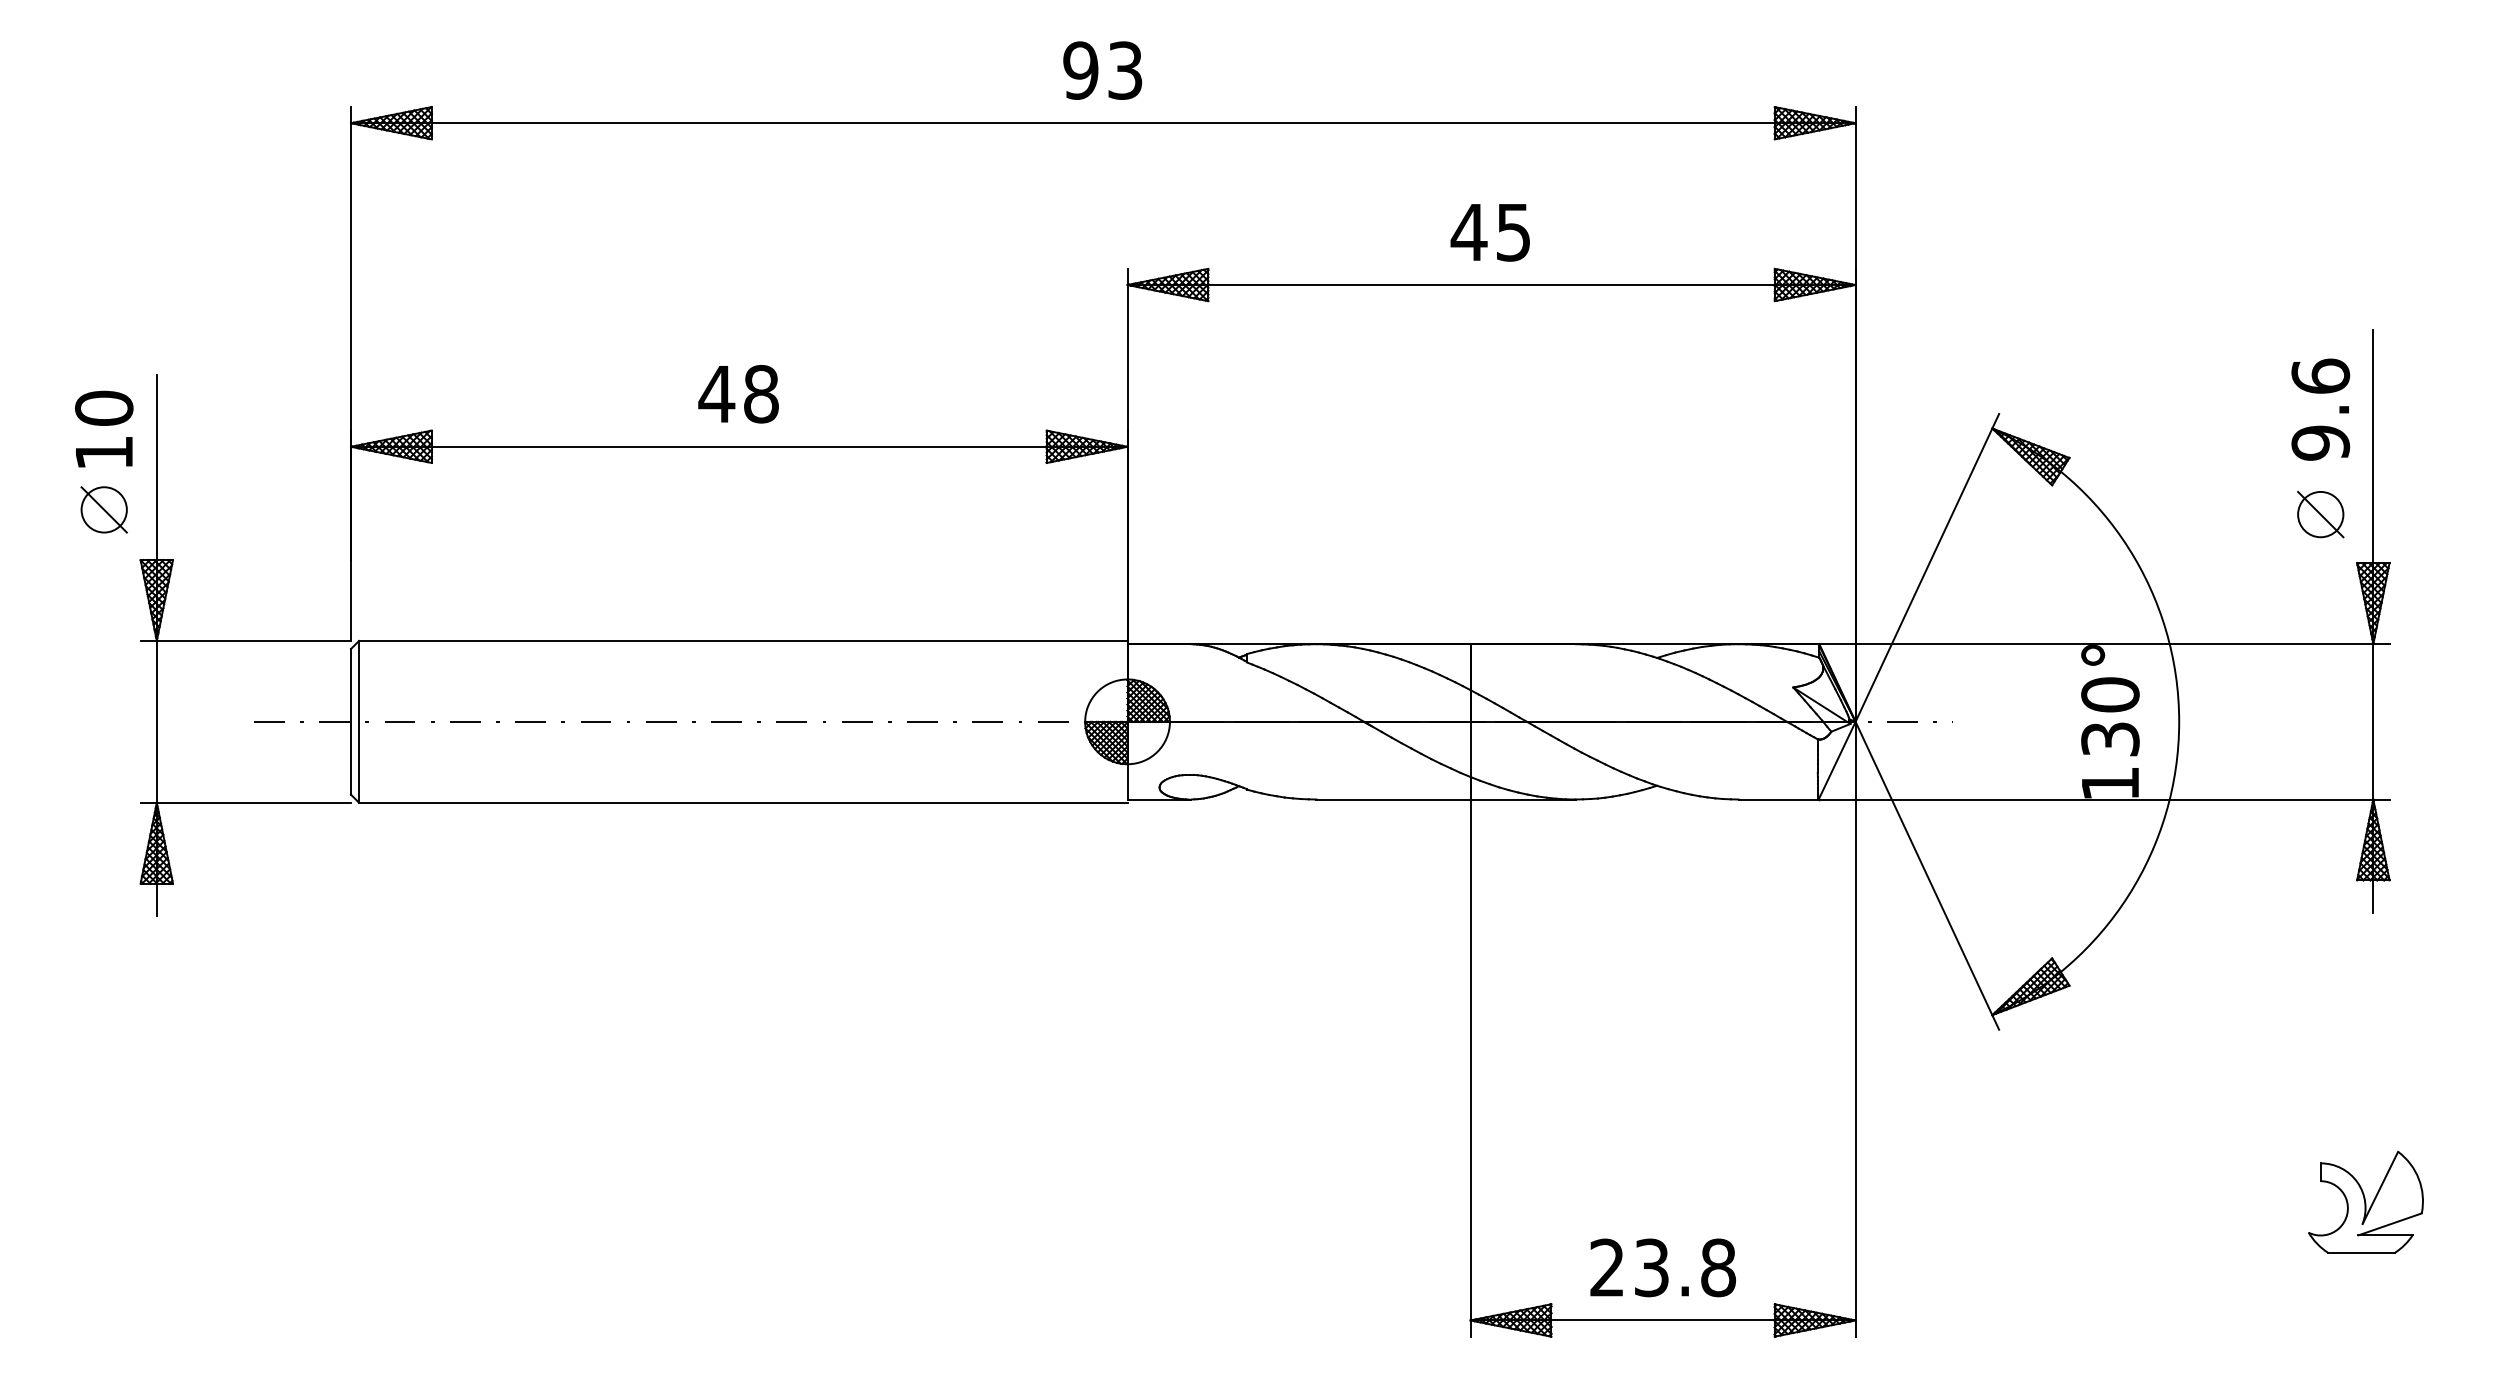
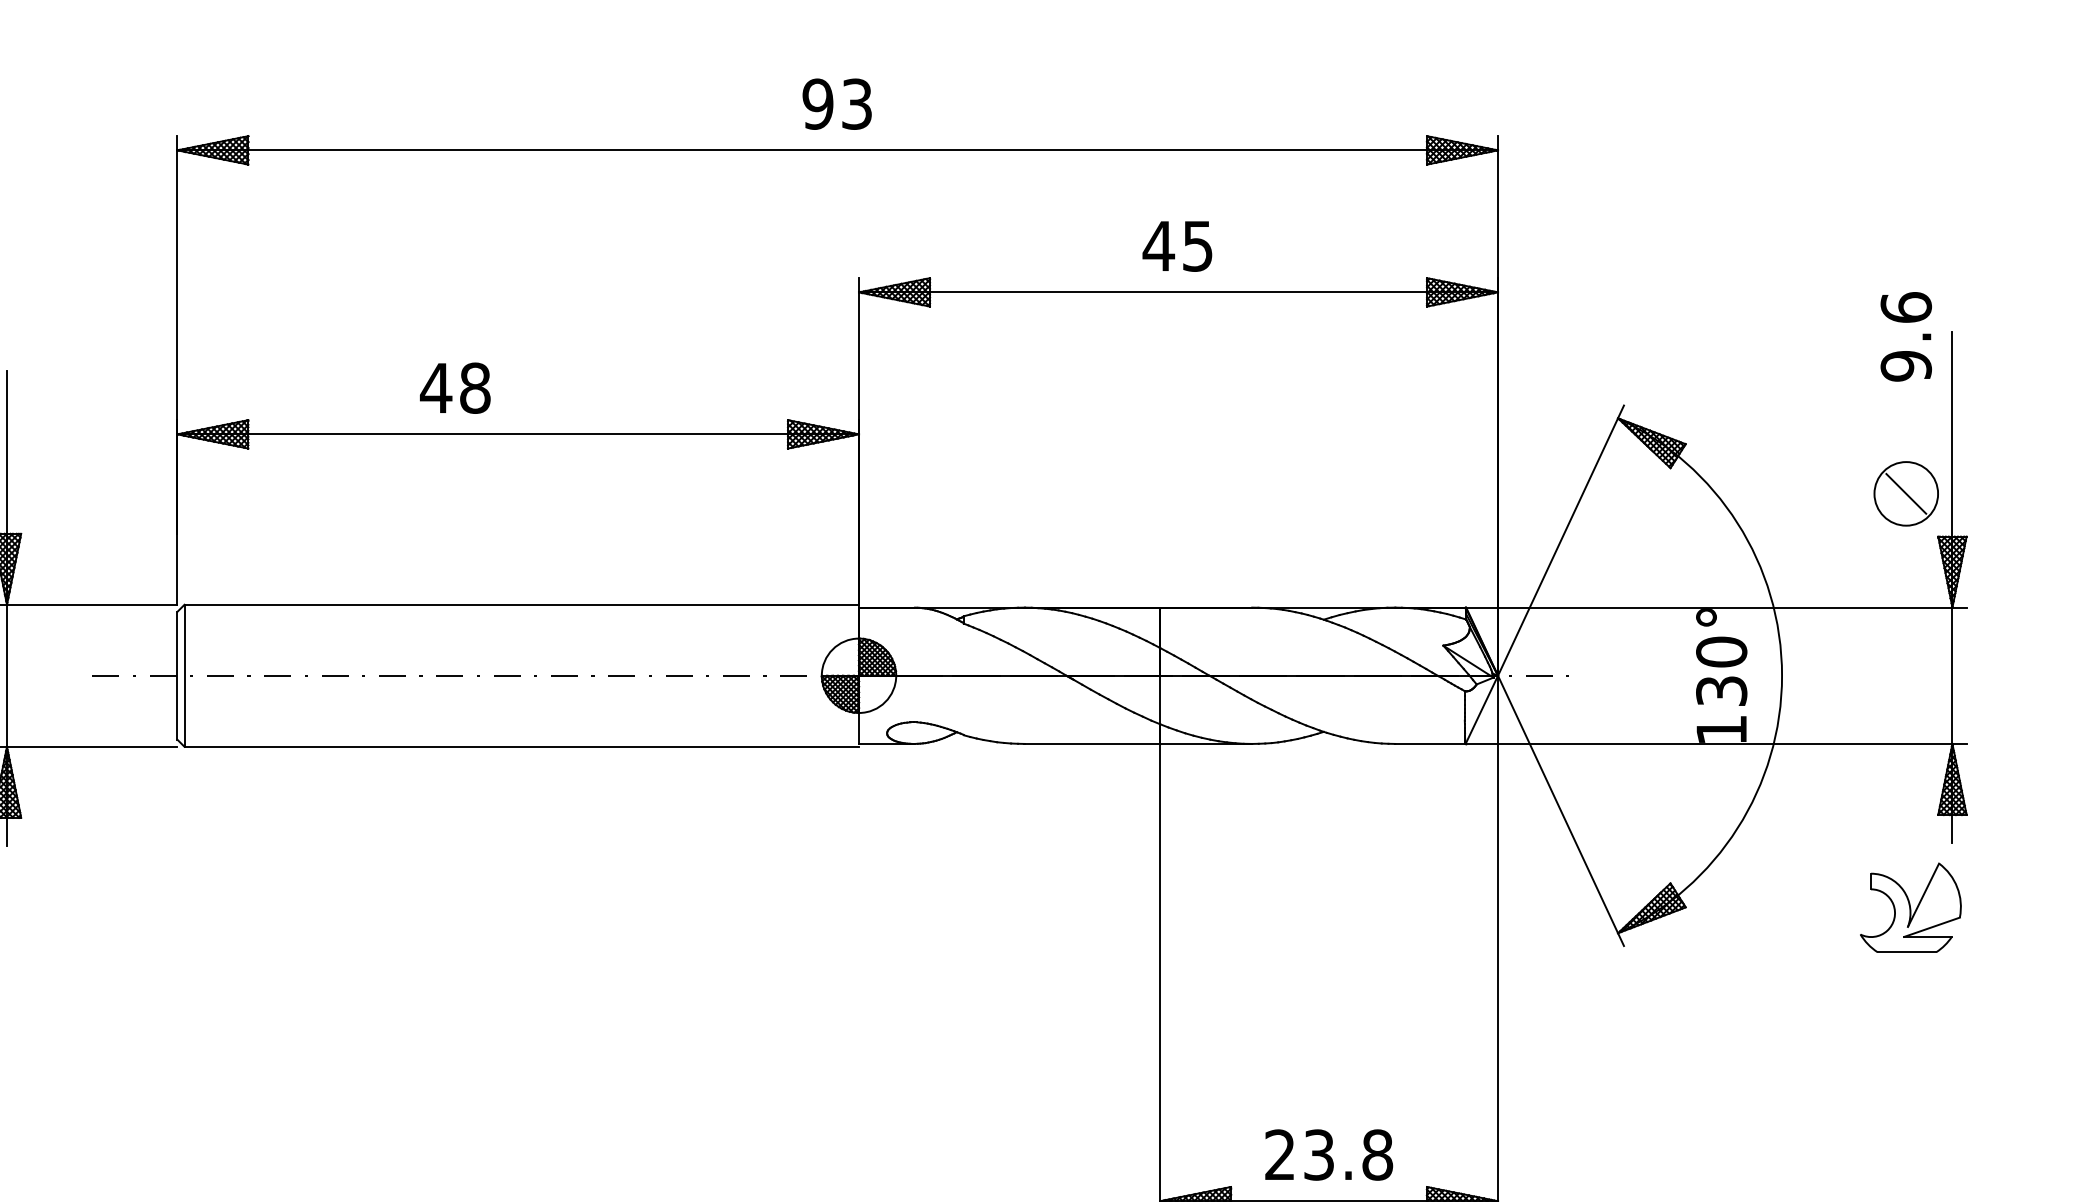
text: (738, 394) -> (455, 388), moved
text: (2320, 409) -> (1906, 336), moved
circle: (2320, 514) -> (1906, 493), size x1.6
part: (2365, 1201) -> (1910, 907), moved

